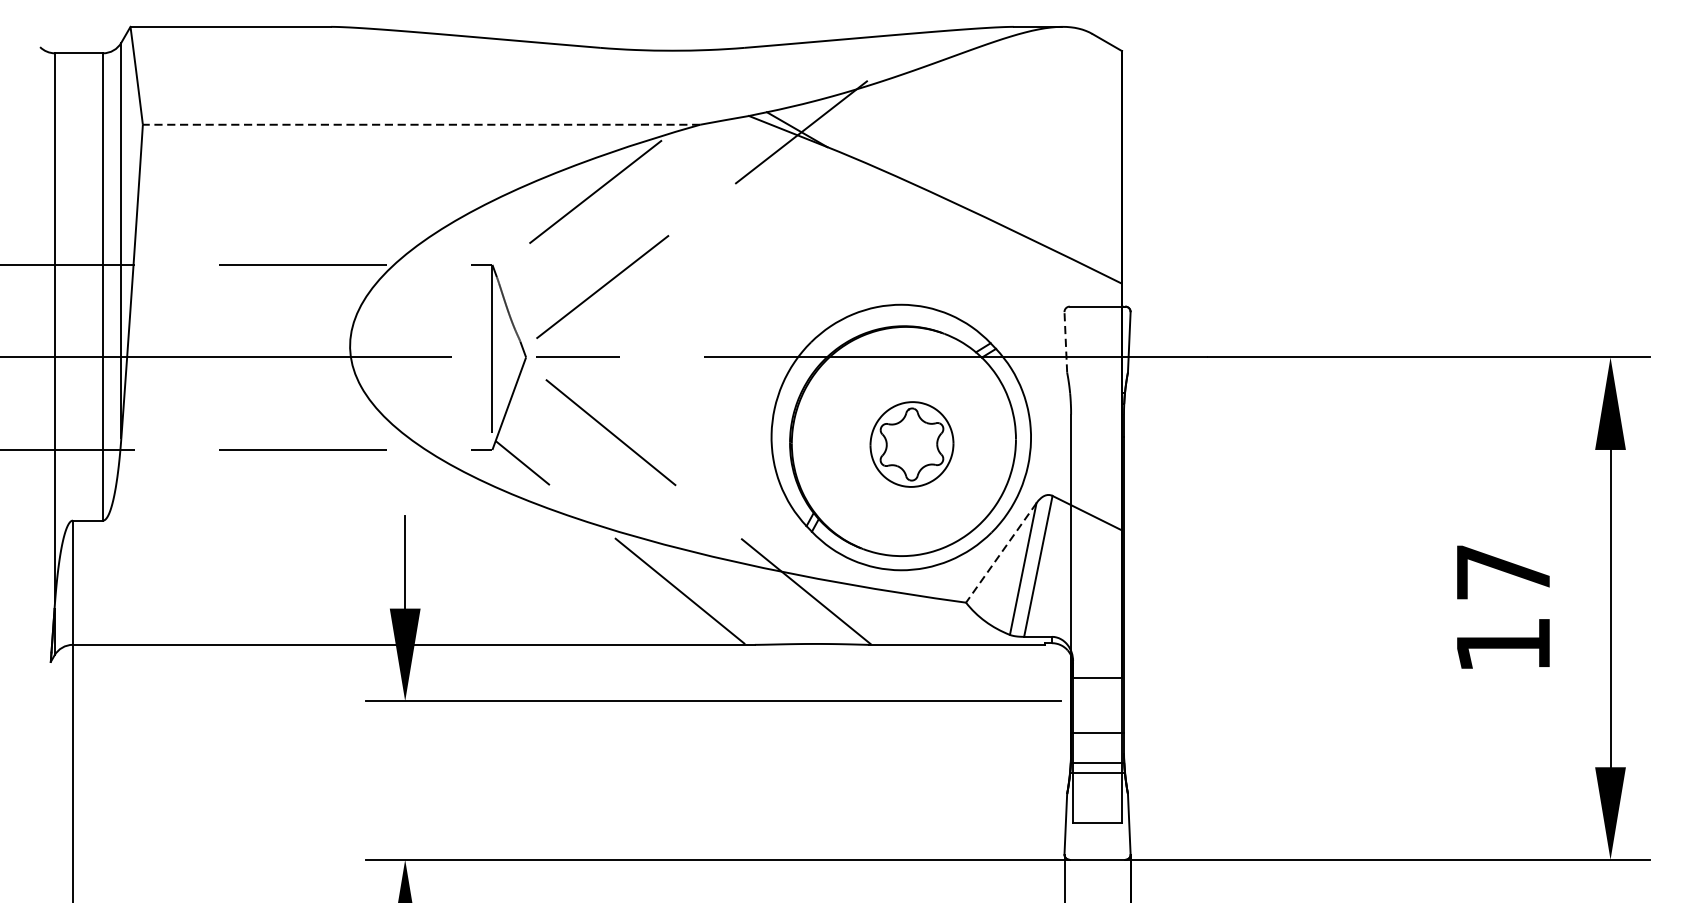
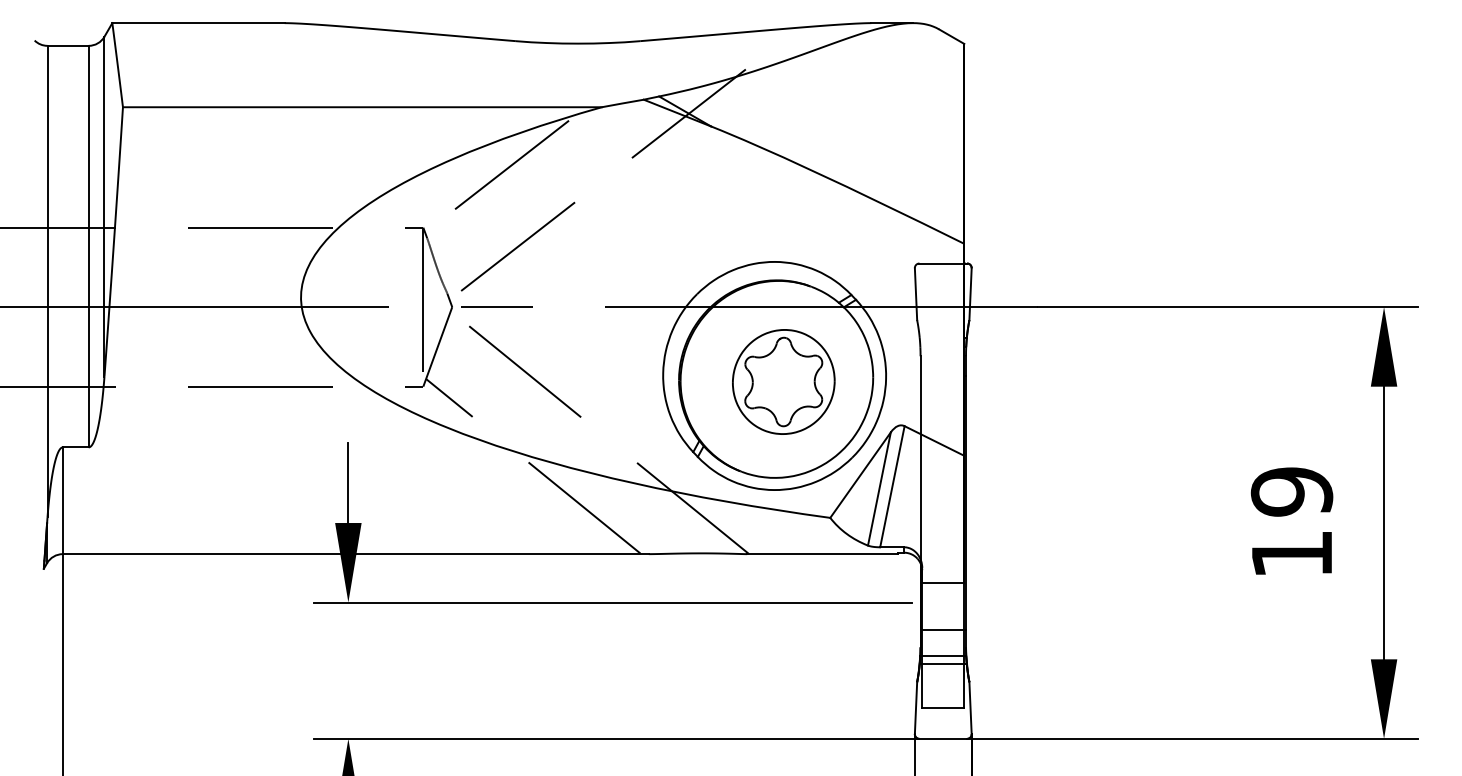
line: (420, 125) -> (361, 107), dashed -> solid
line: (1066, 342) -> (916, 294), dashed -> solid
part: (911, 443) -> (783, 381), size x1.43
line: (1001, 553) -> (860, 475), dashed -> solid
text: (1502, 571) -> (1291, 491), 17 -> 19

